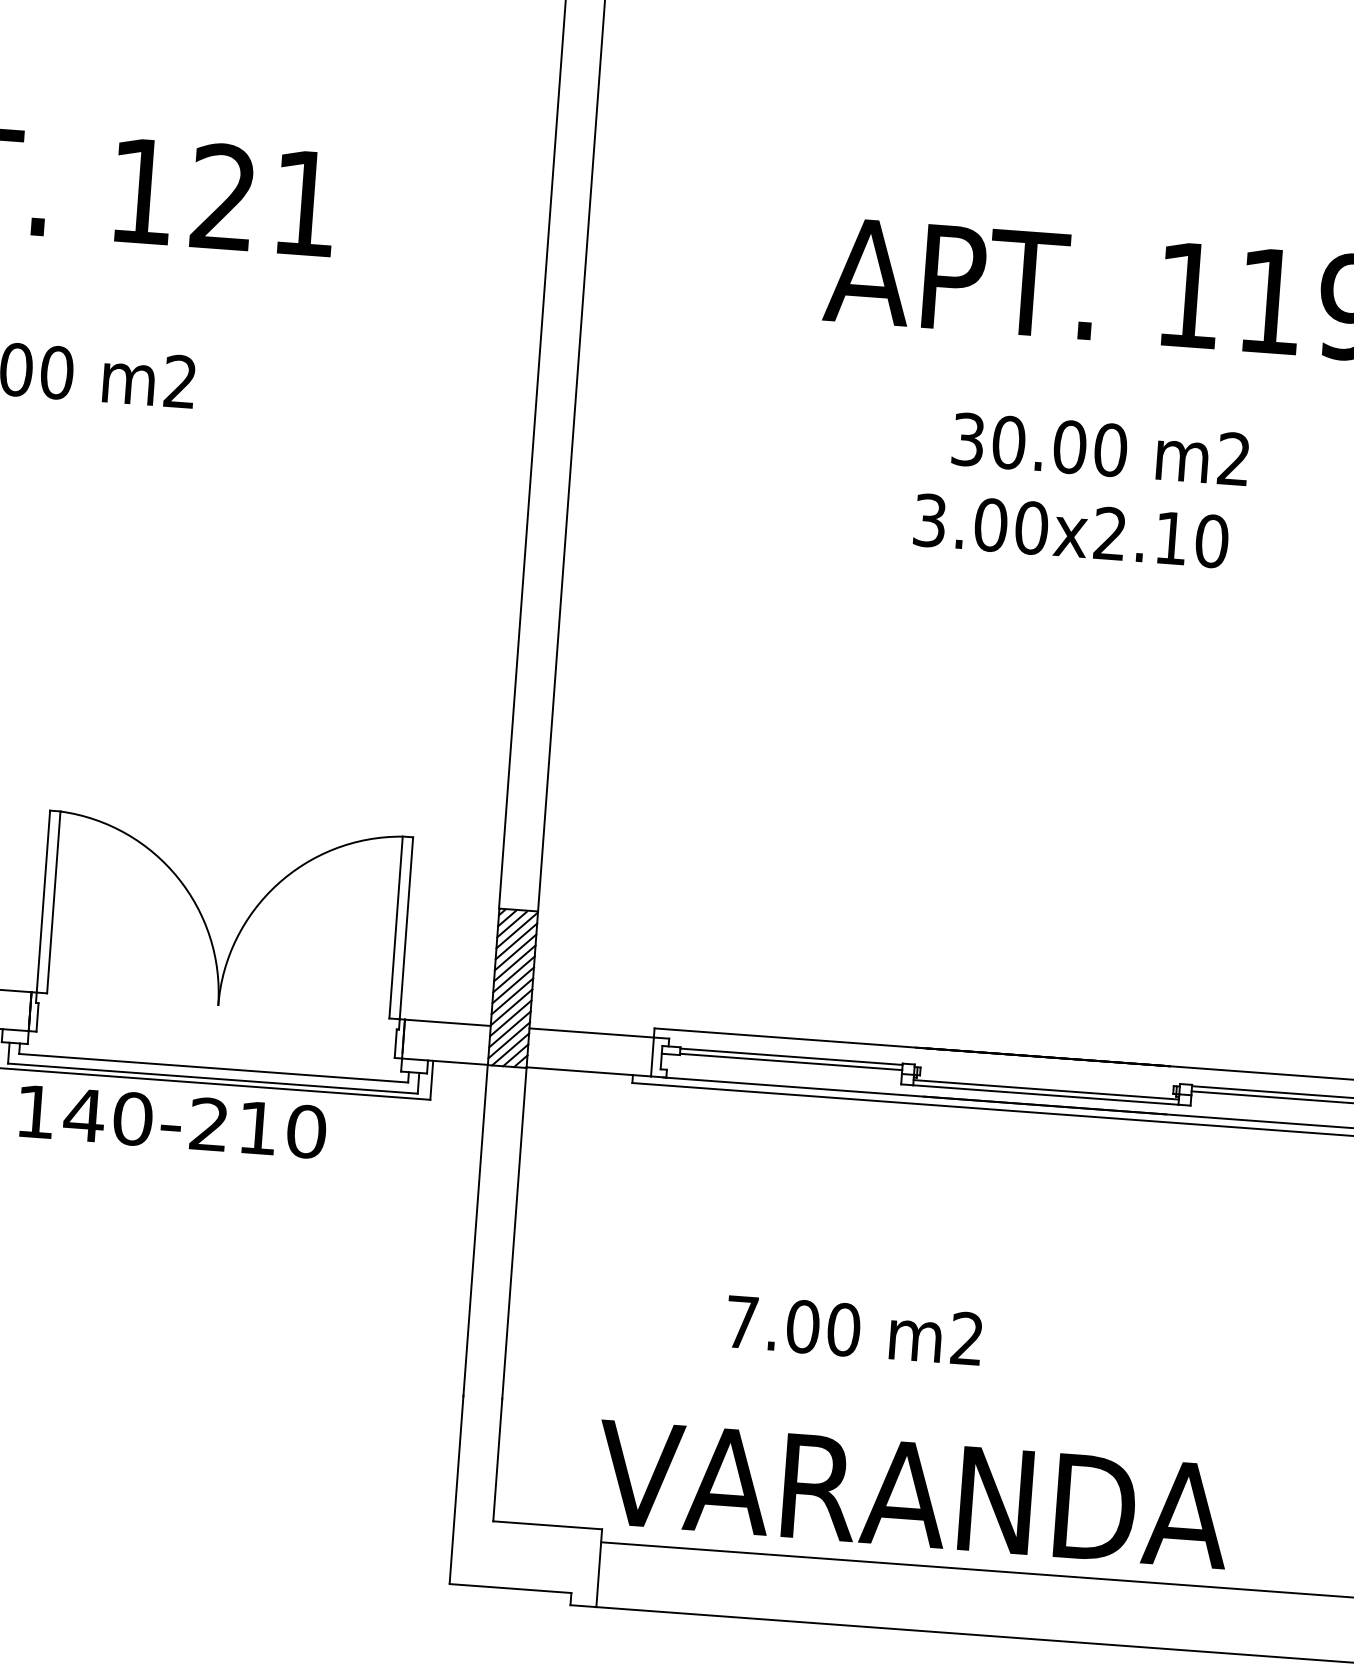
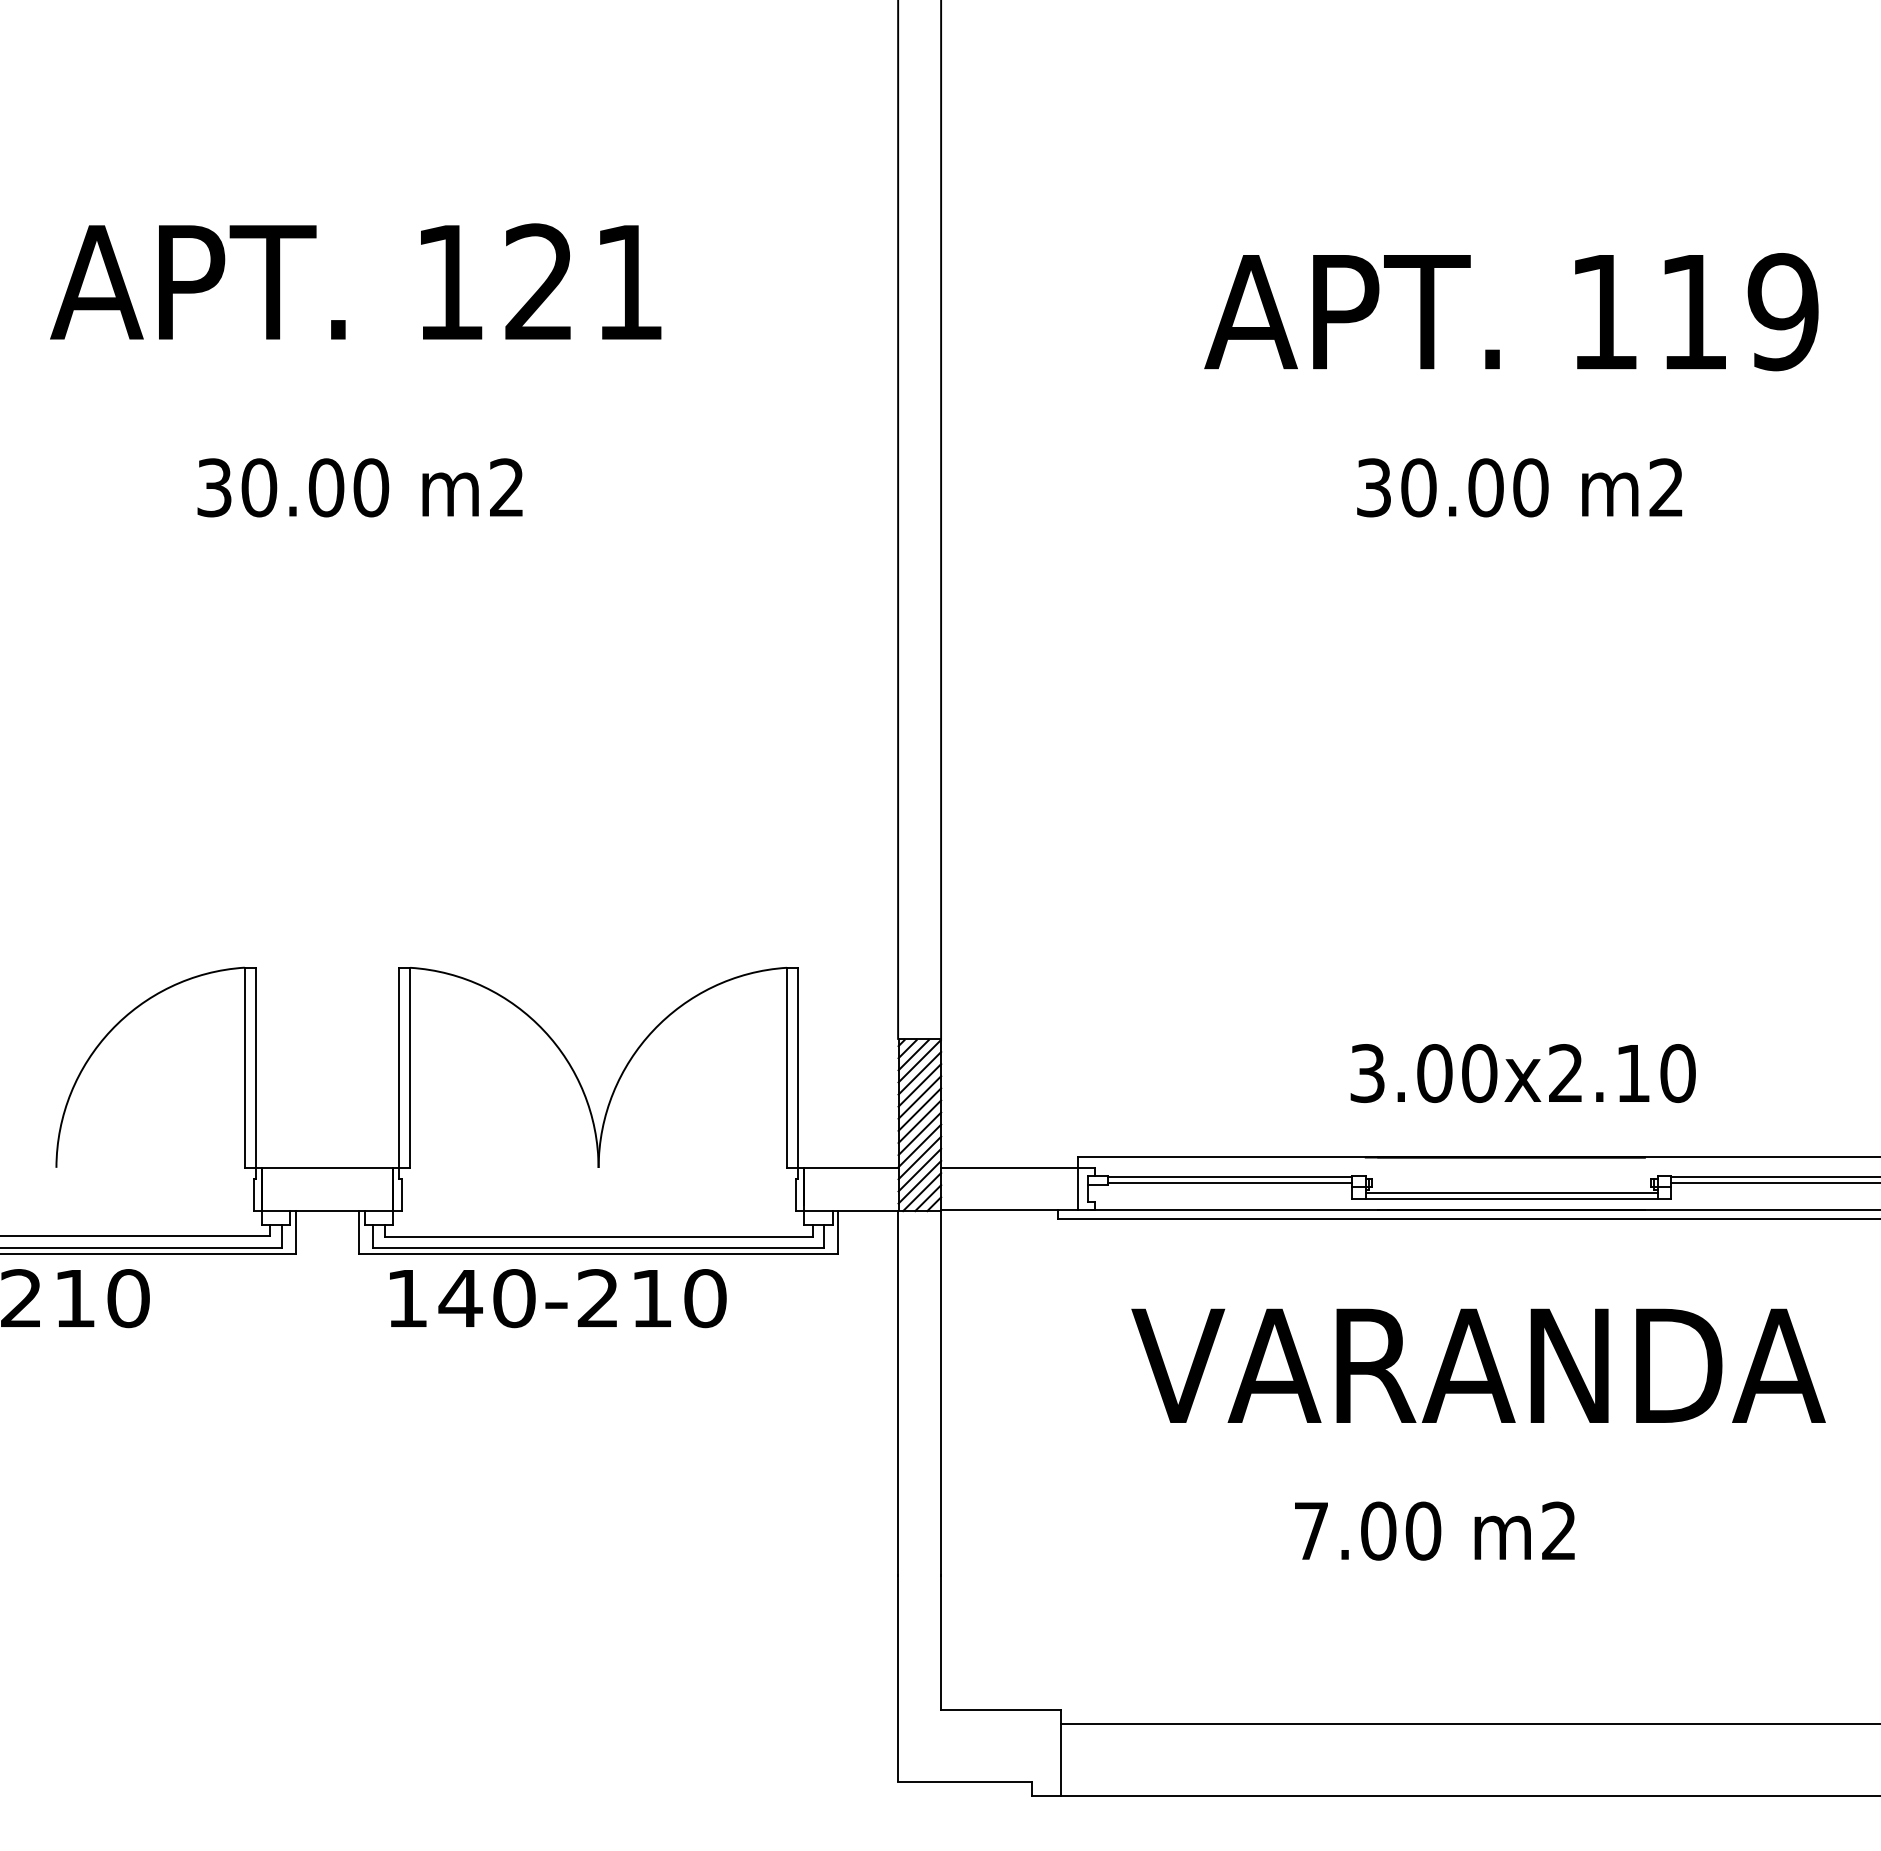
text: (1070, 530) -> (1522, 1073), moved
text: (853, 1329) -> (1434, 1530), moved
text: (913, 1494) -> (1478, 1365), moved

